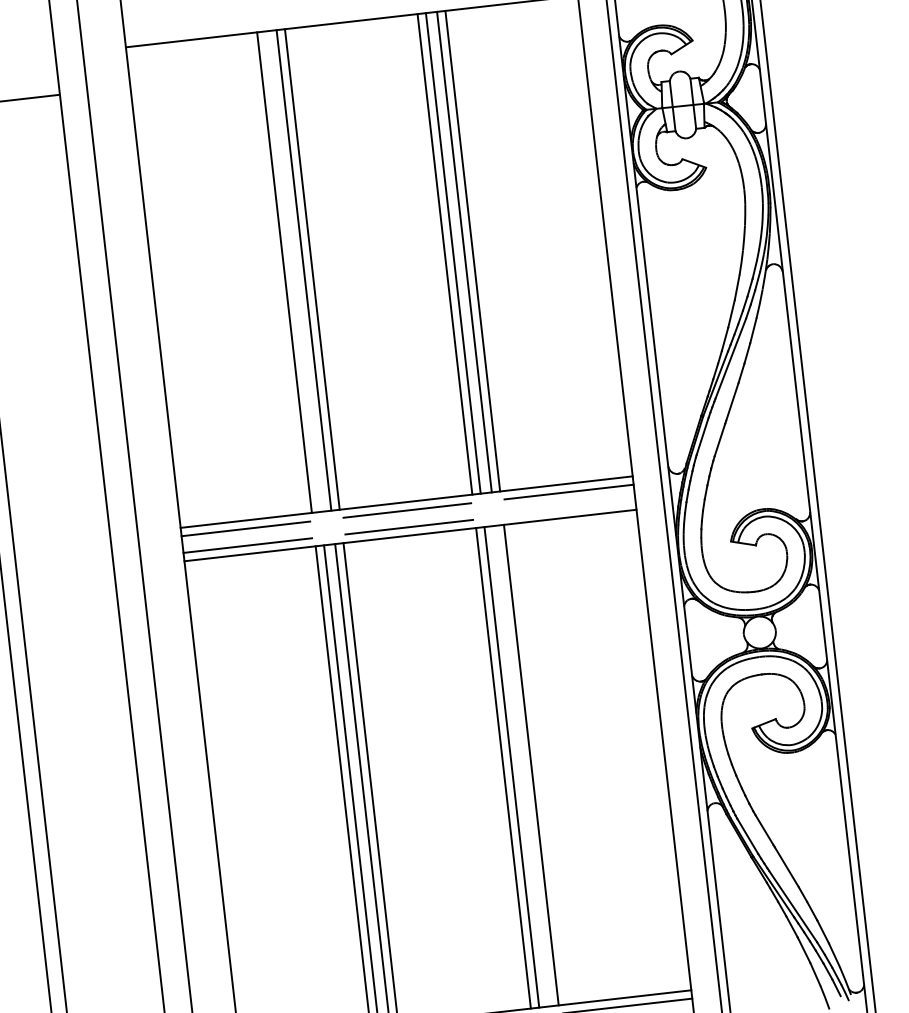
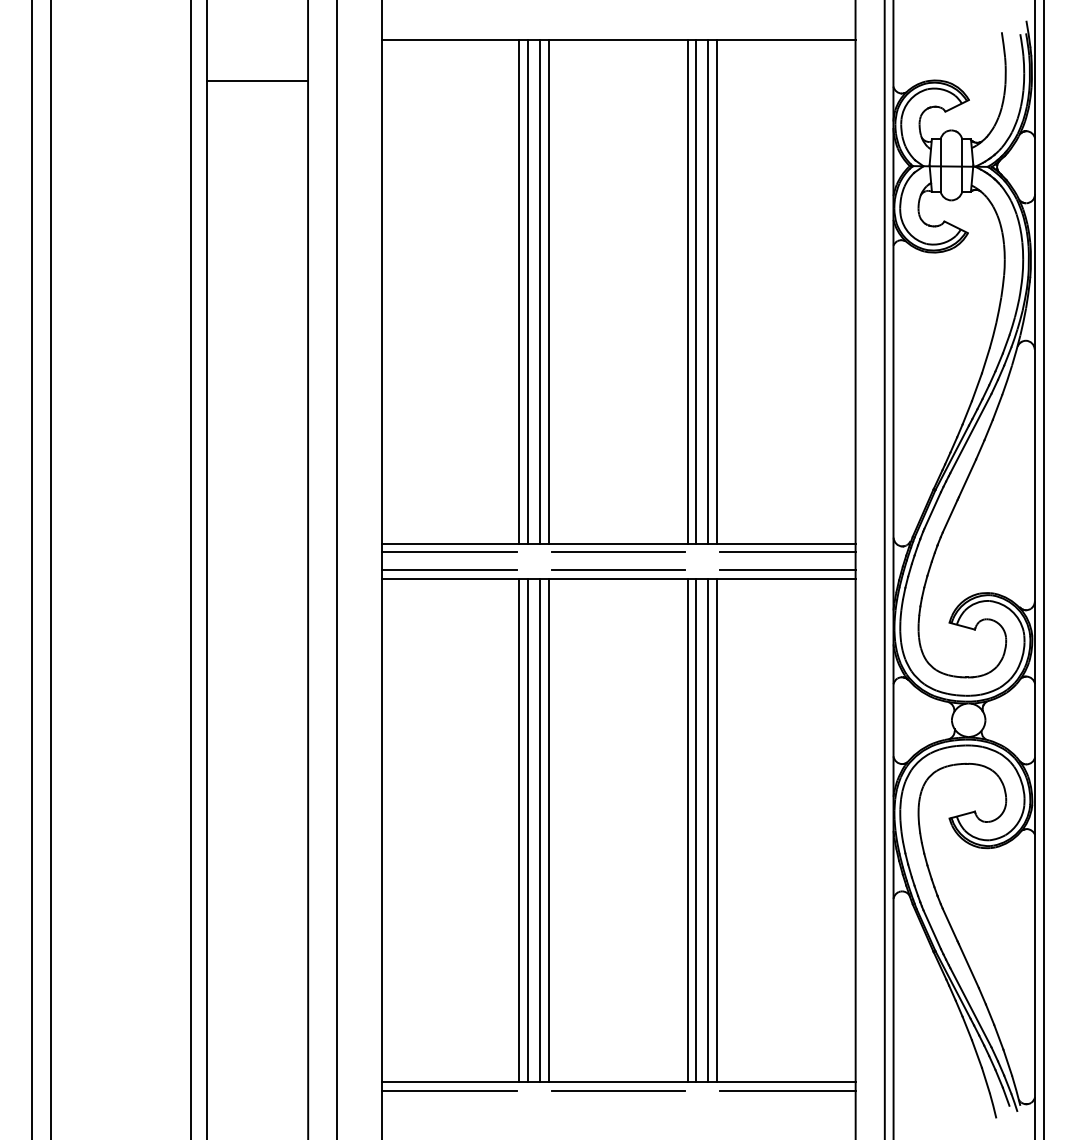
line: (293, 271) -> (528, 291), added
line: (570, 508) -> (787, 569), added
line: (522, 766) -> (707, 830), added

